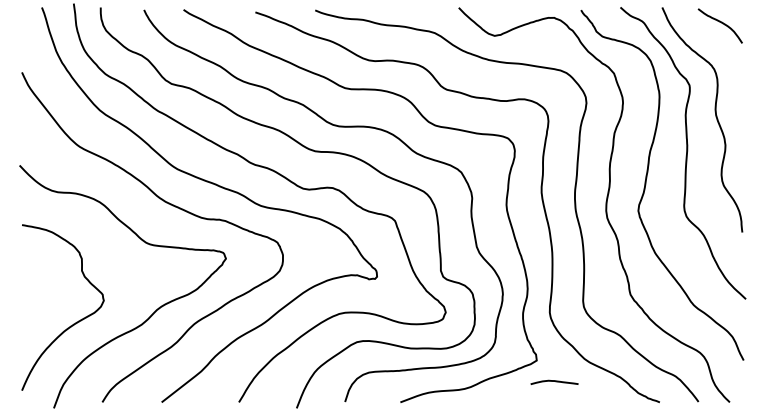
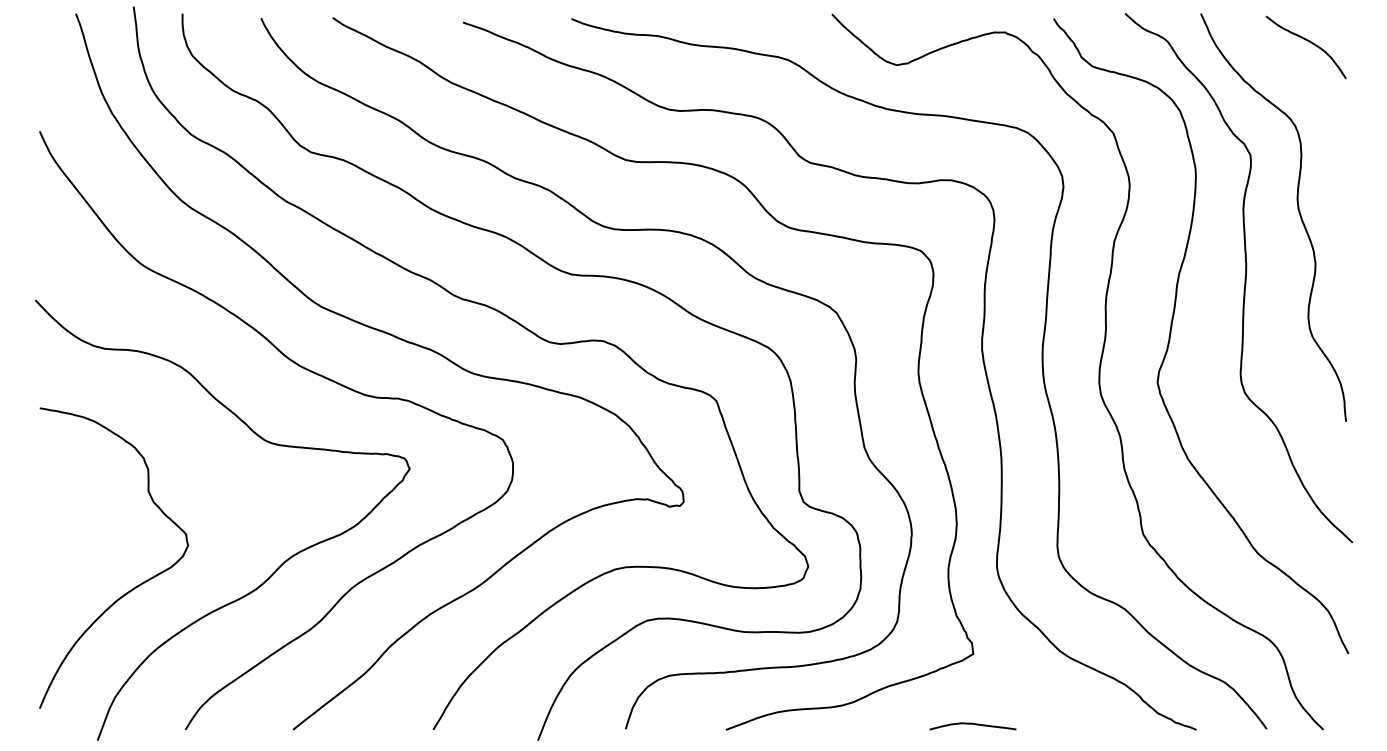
curve: (554, 381) -> (972, 724), moved

